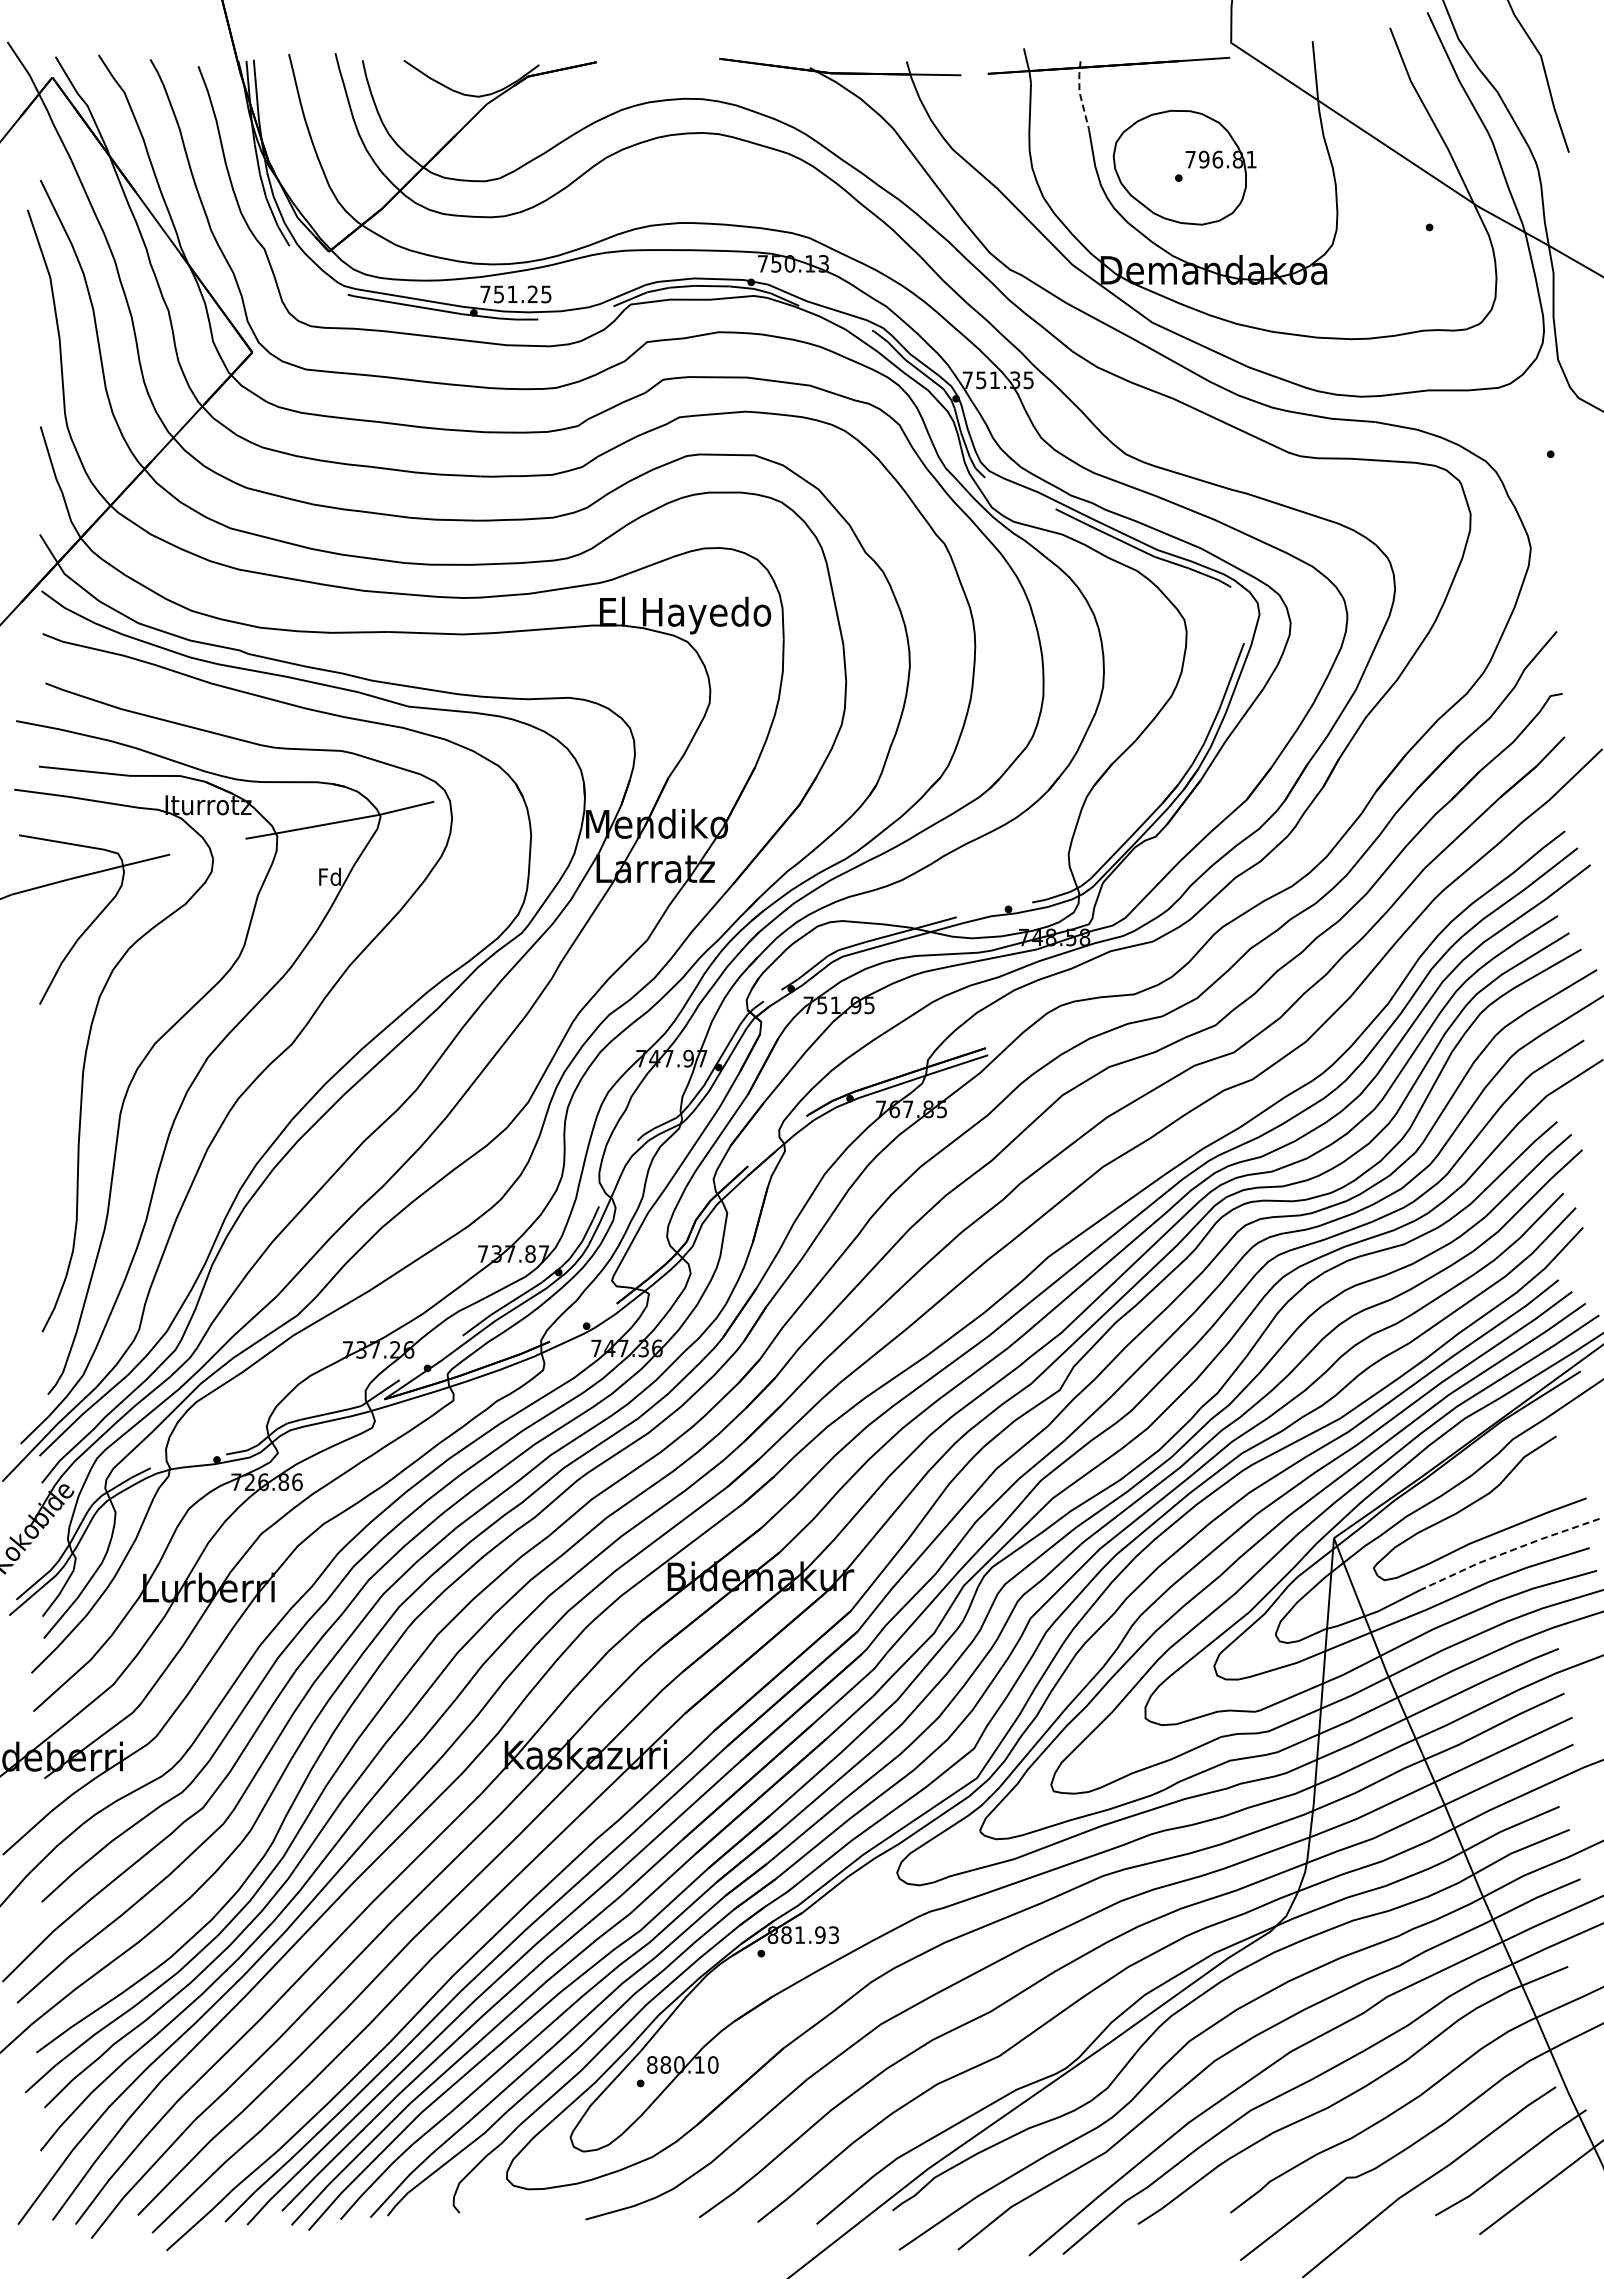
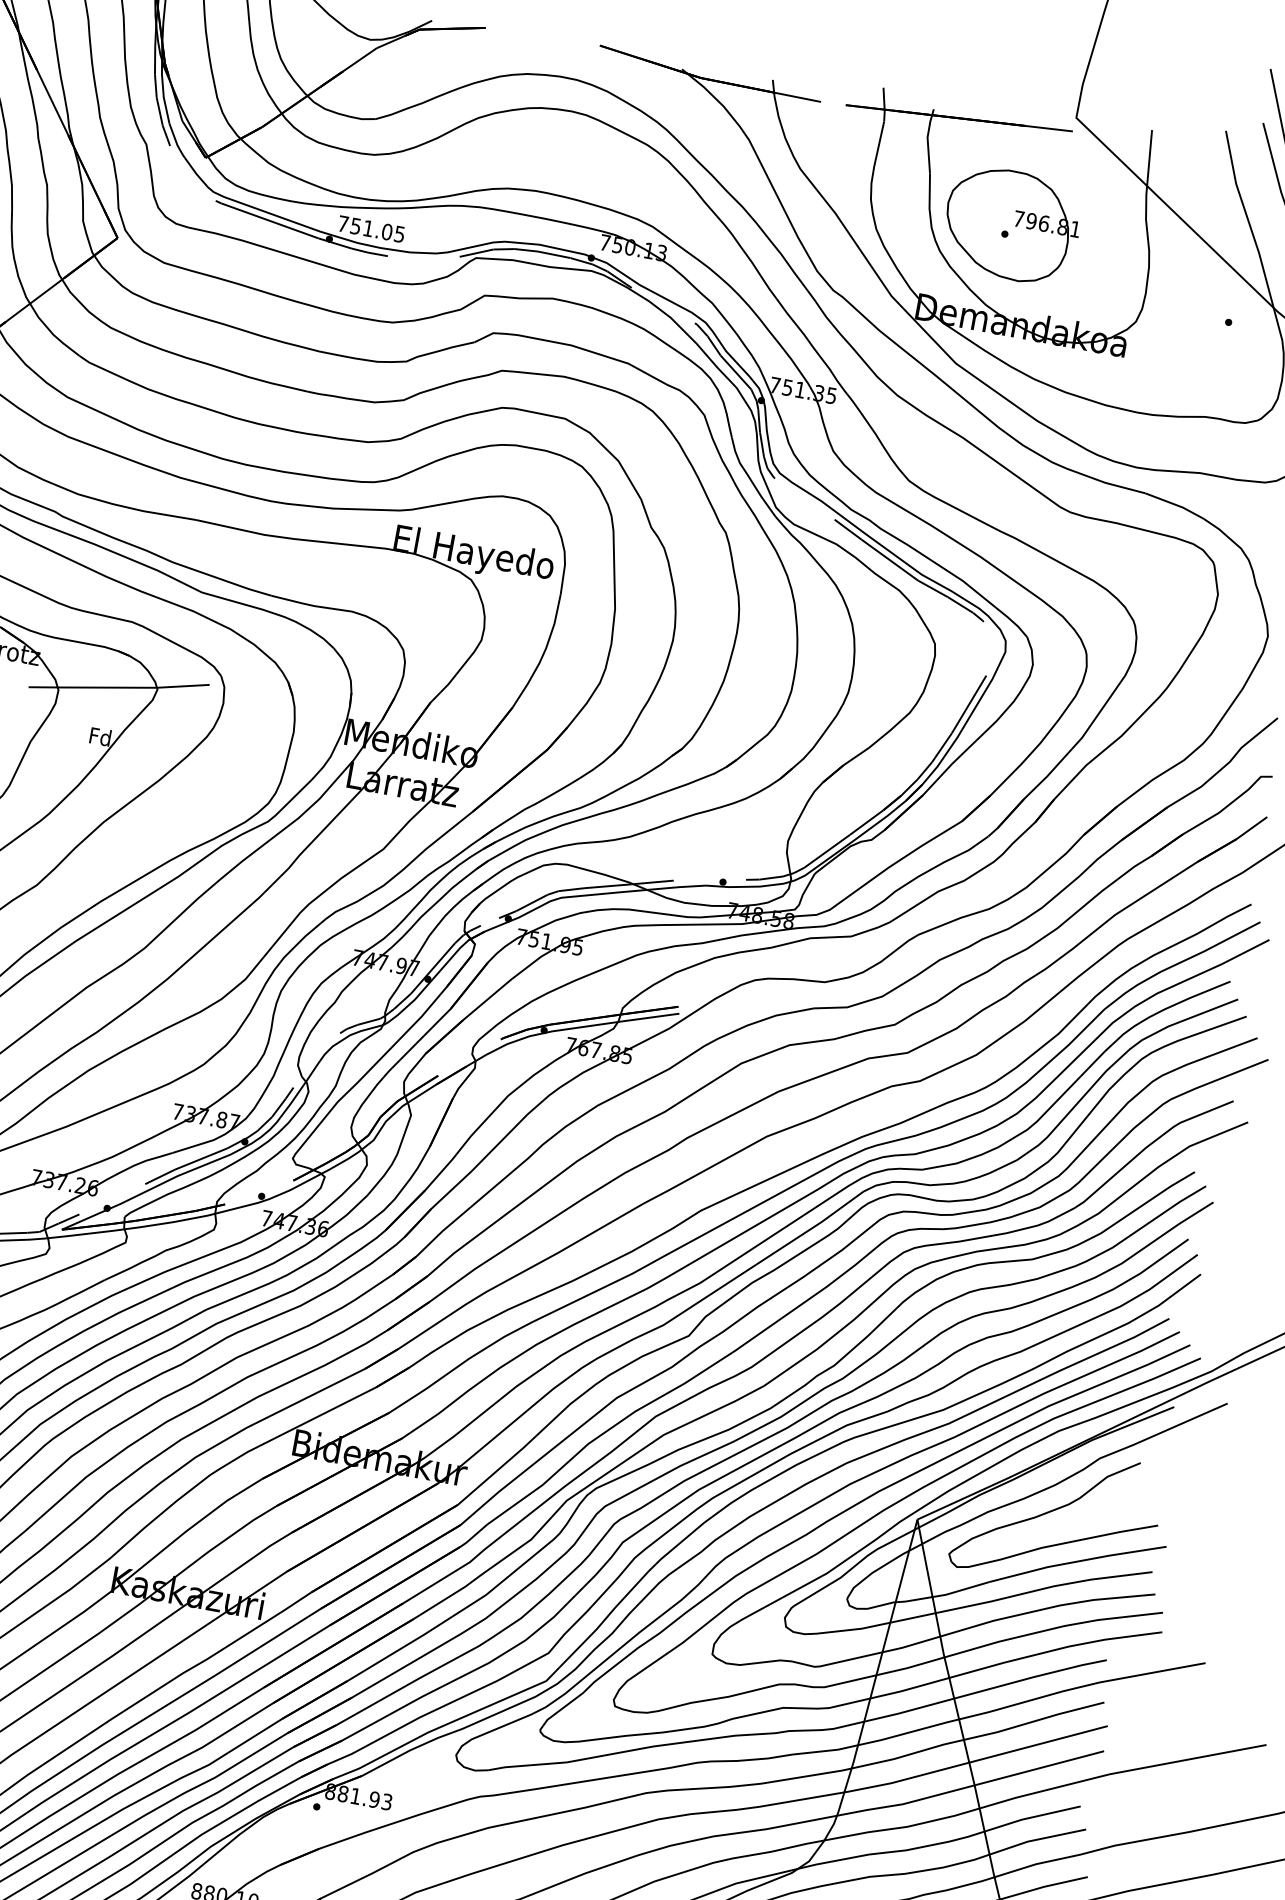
line: (1080, 94) -> (928, 140), dashed -> solid
text: (532, 294) -> (386, 232), 751.25 -> 751.05
line: (1508, 1551) -> (1076, 1561), dashed -> solid

